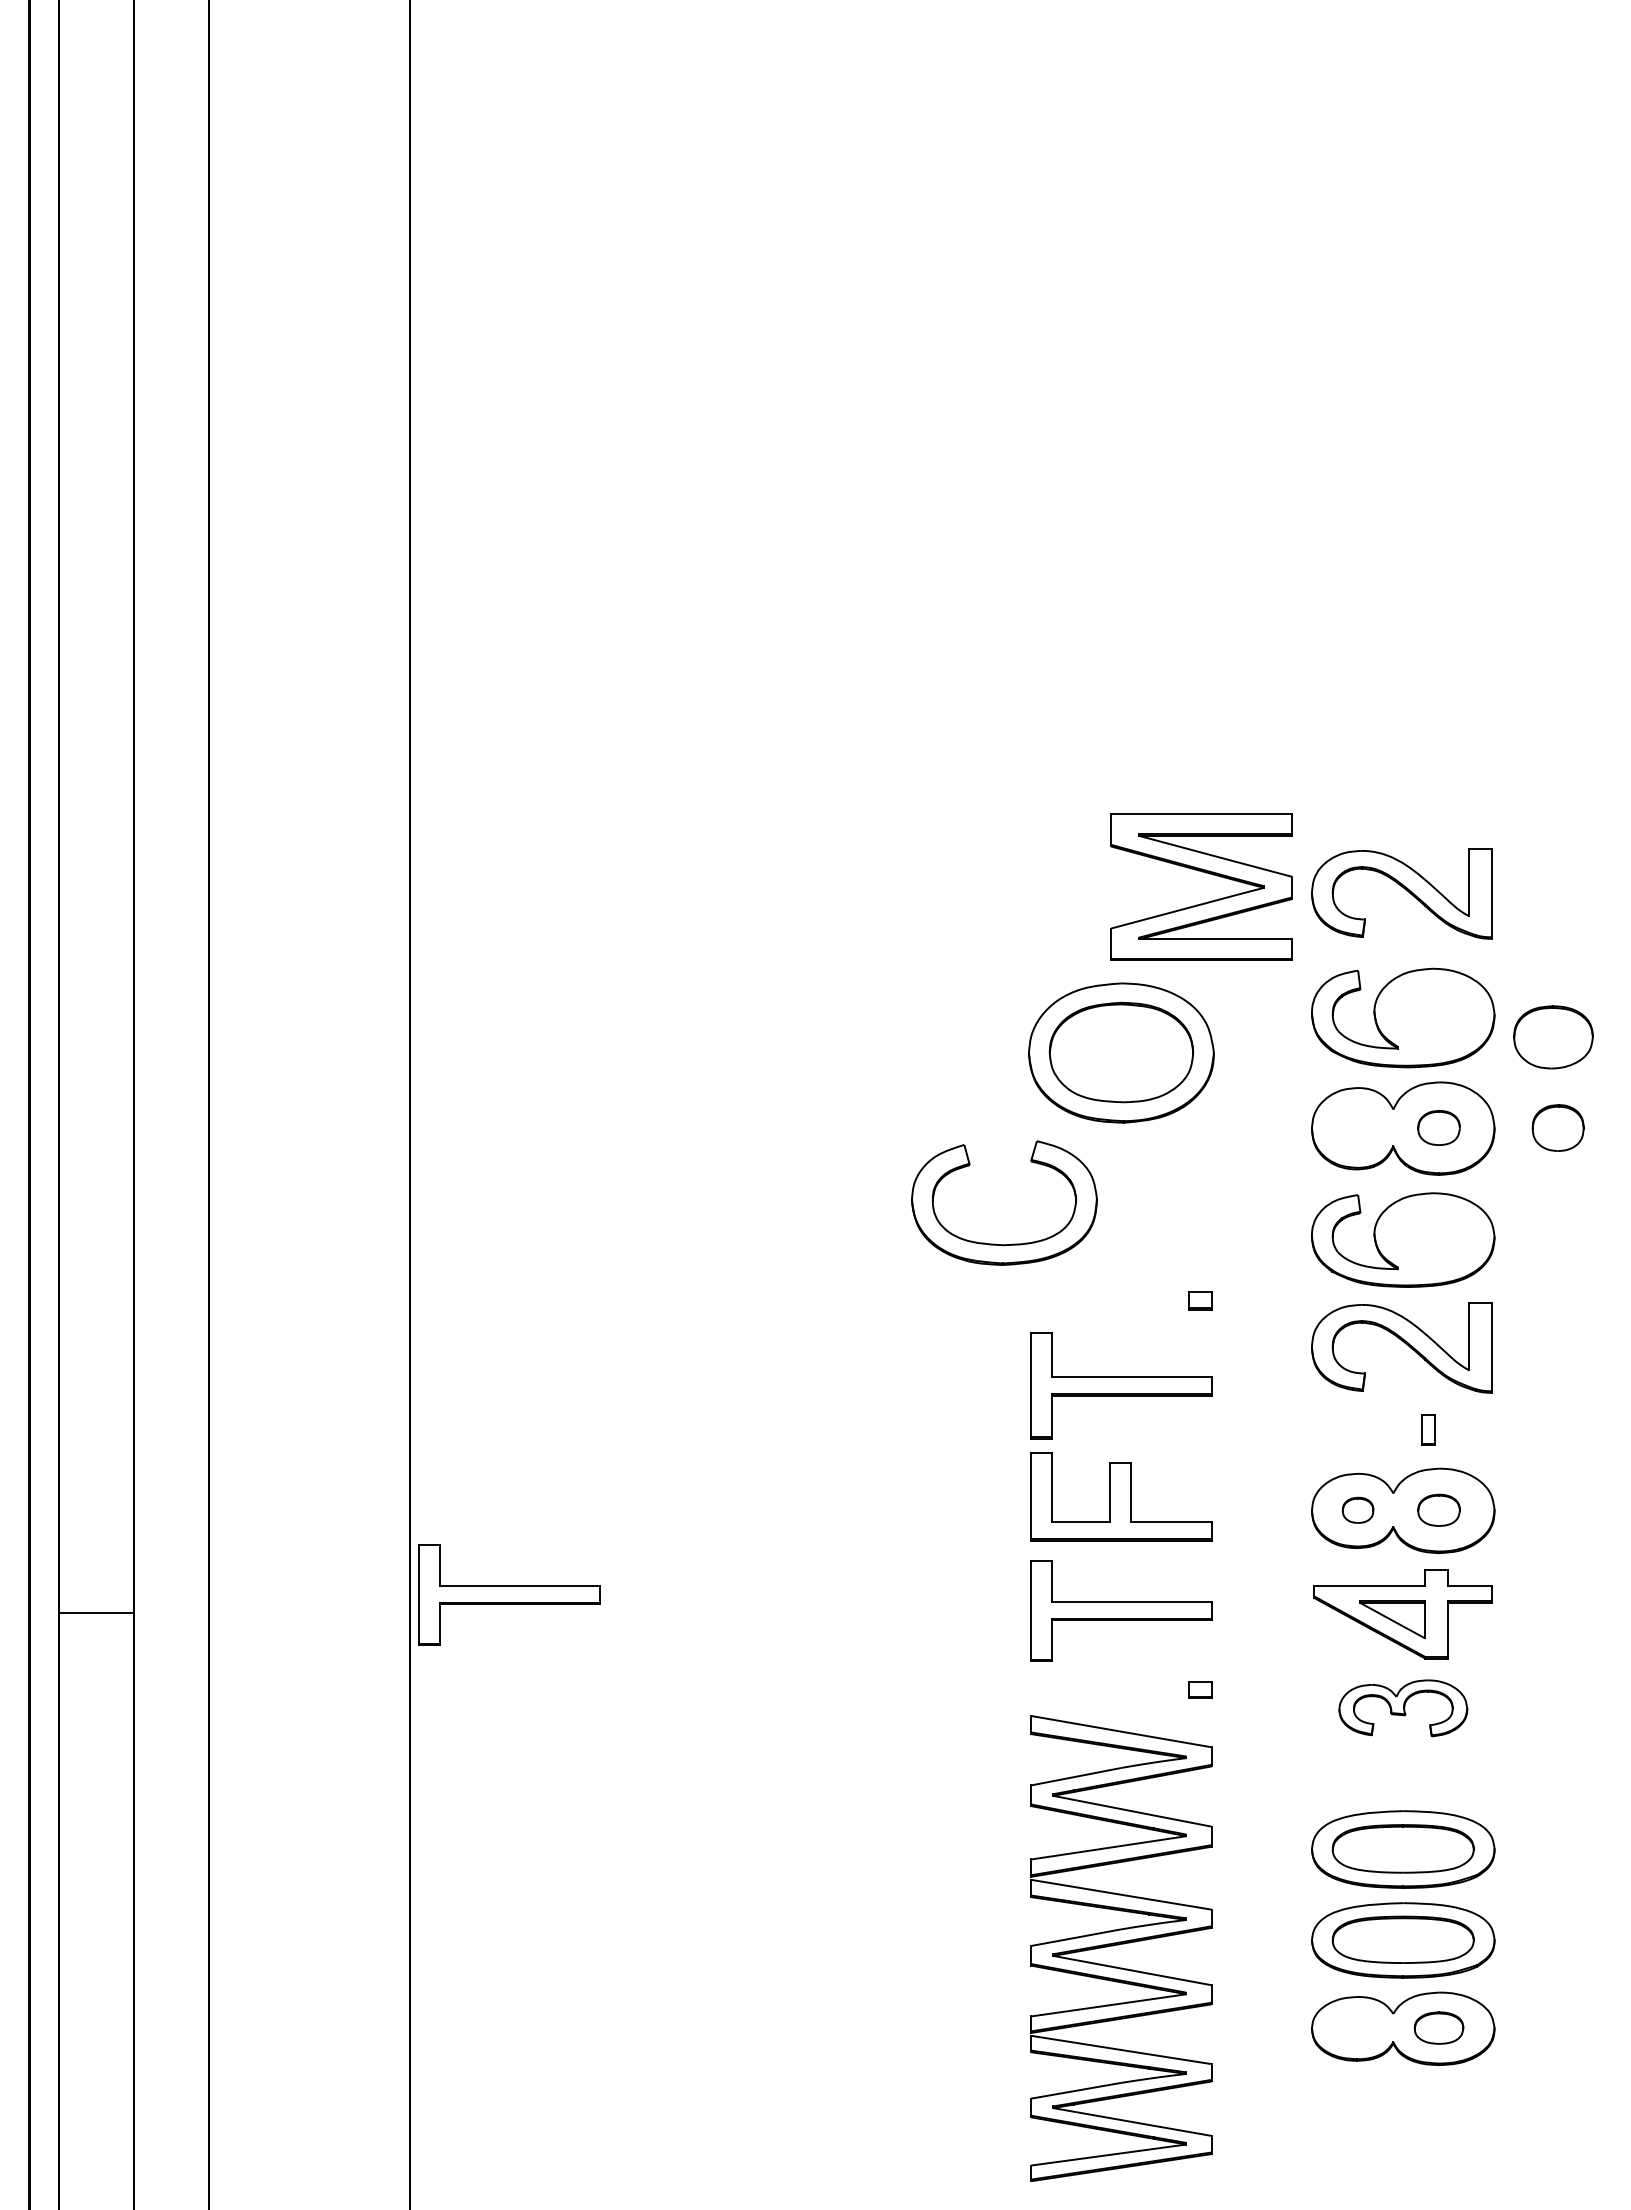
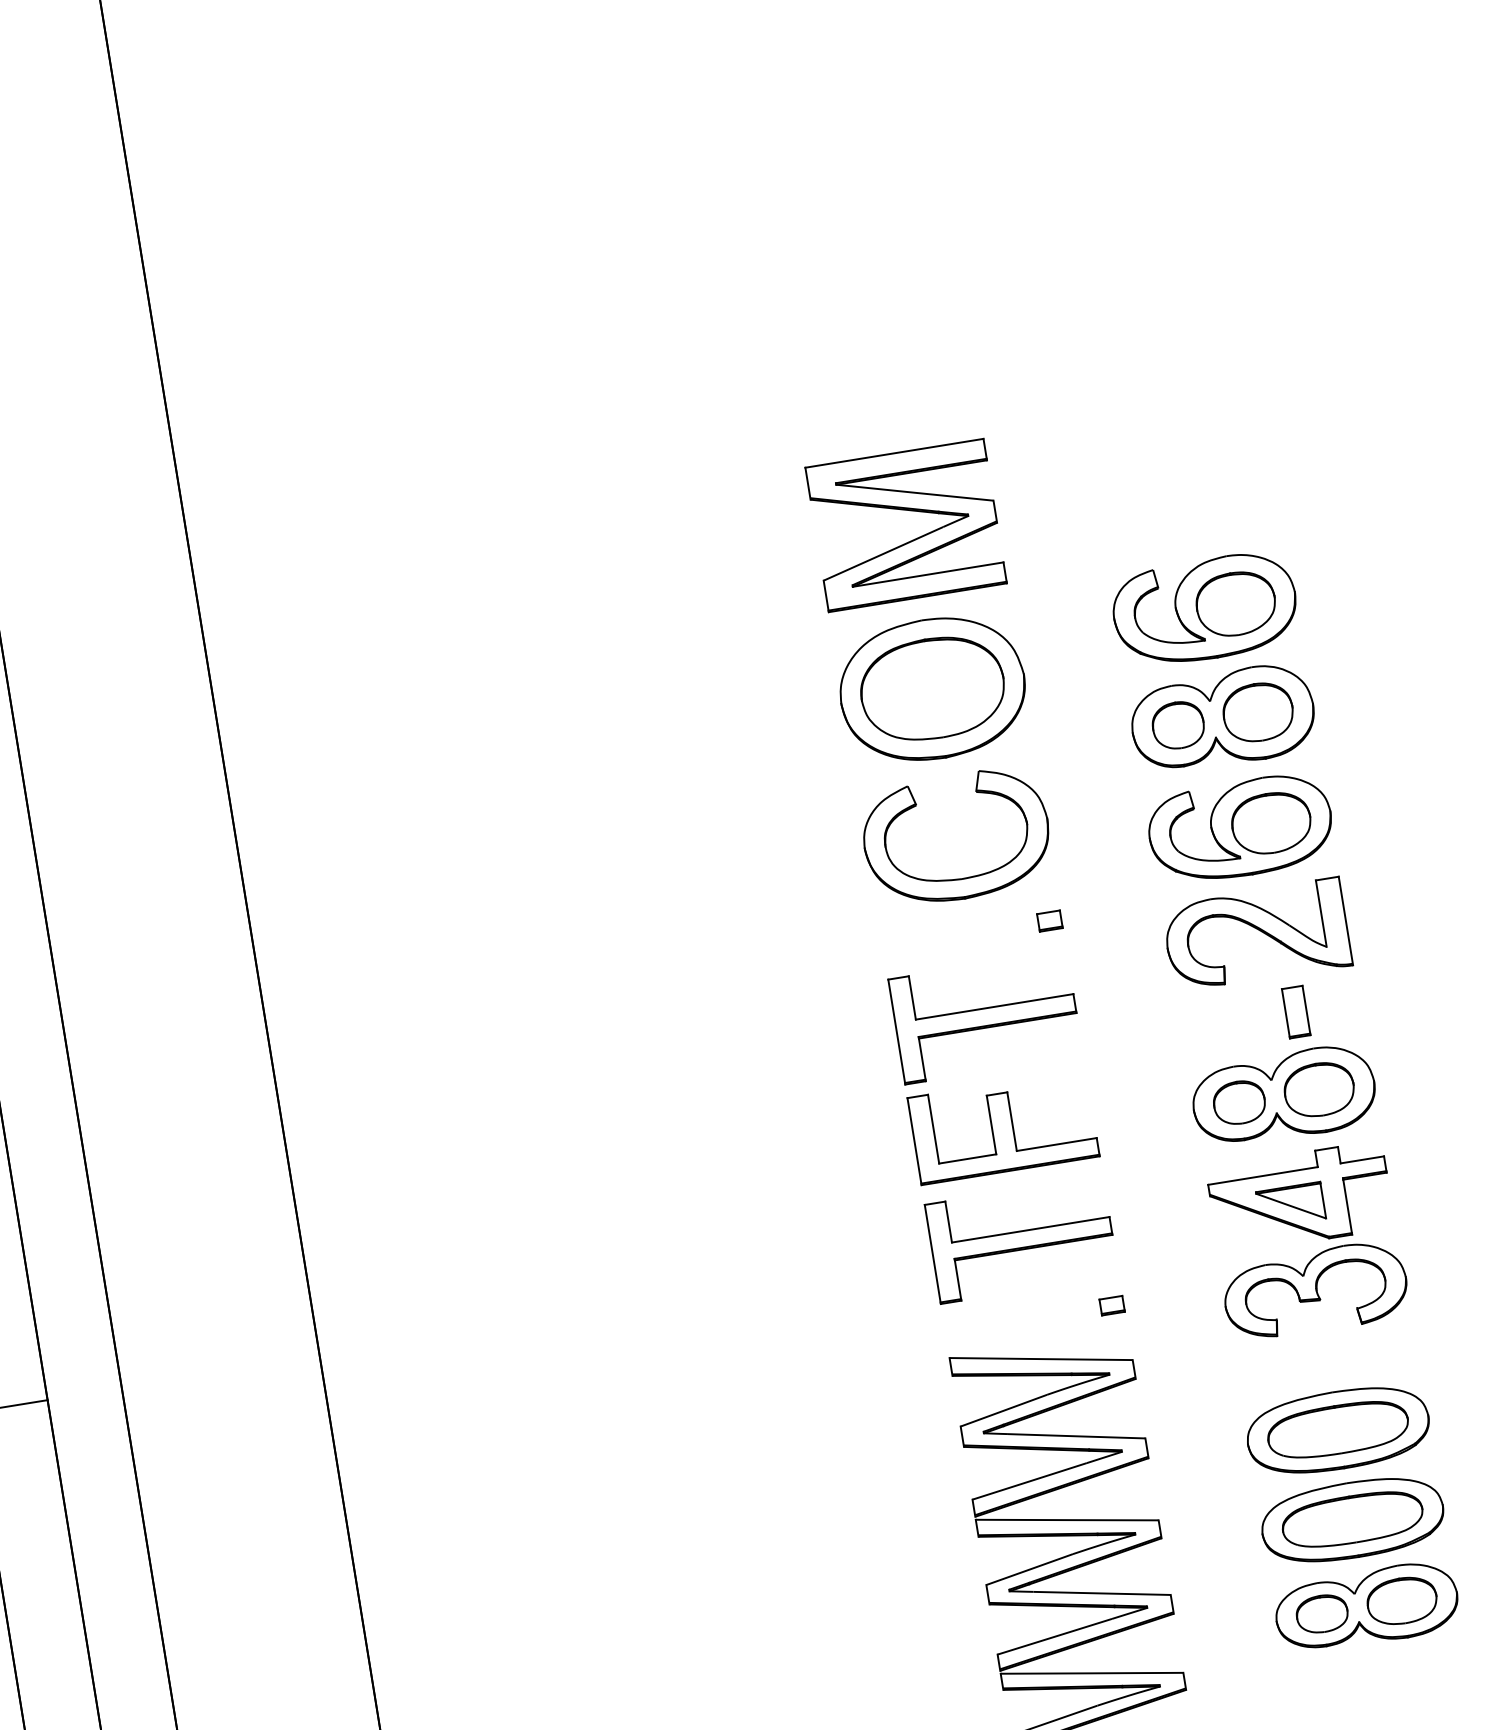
part: (1205, 873) -> (907, 511), moved
part: (1401, 893) -> (1183, 486), removed
part: (1553, 1037) -> (1235, 604), moved
part: (1438, 1127) -> (1257, 711), size x1.67
part: (1557, 1127) -> (1177, 724), moved
part: (1434, 1239) -> (1271, 823), added
part: (1012, 1243) -> (971, 875), moved
part: (1428, 1429) -> (1295, 1011), size x1.67
part: (1357, 1510) -> (1238, 1103), size x1.67
part: (1438, 1510) -> (1318, 1090), size x1.67
part: (509, 1594) -> (415, 1321), removed
part: (1403, 1708) -> (1315, 1291), size x1.43
part: (1438, 2027) -> (1401, 1600), size x1.43
part: (1357, 2028) -> (1321, 1614), added

